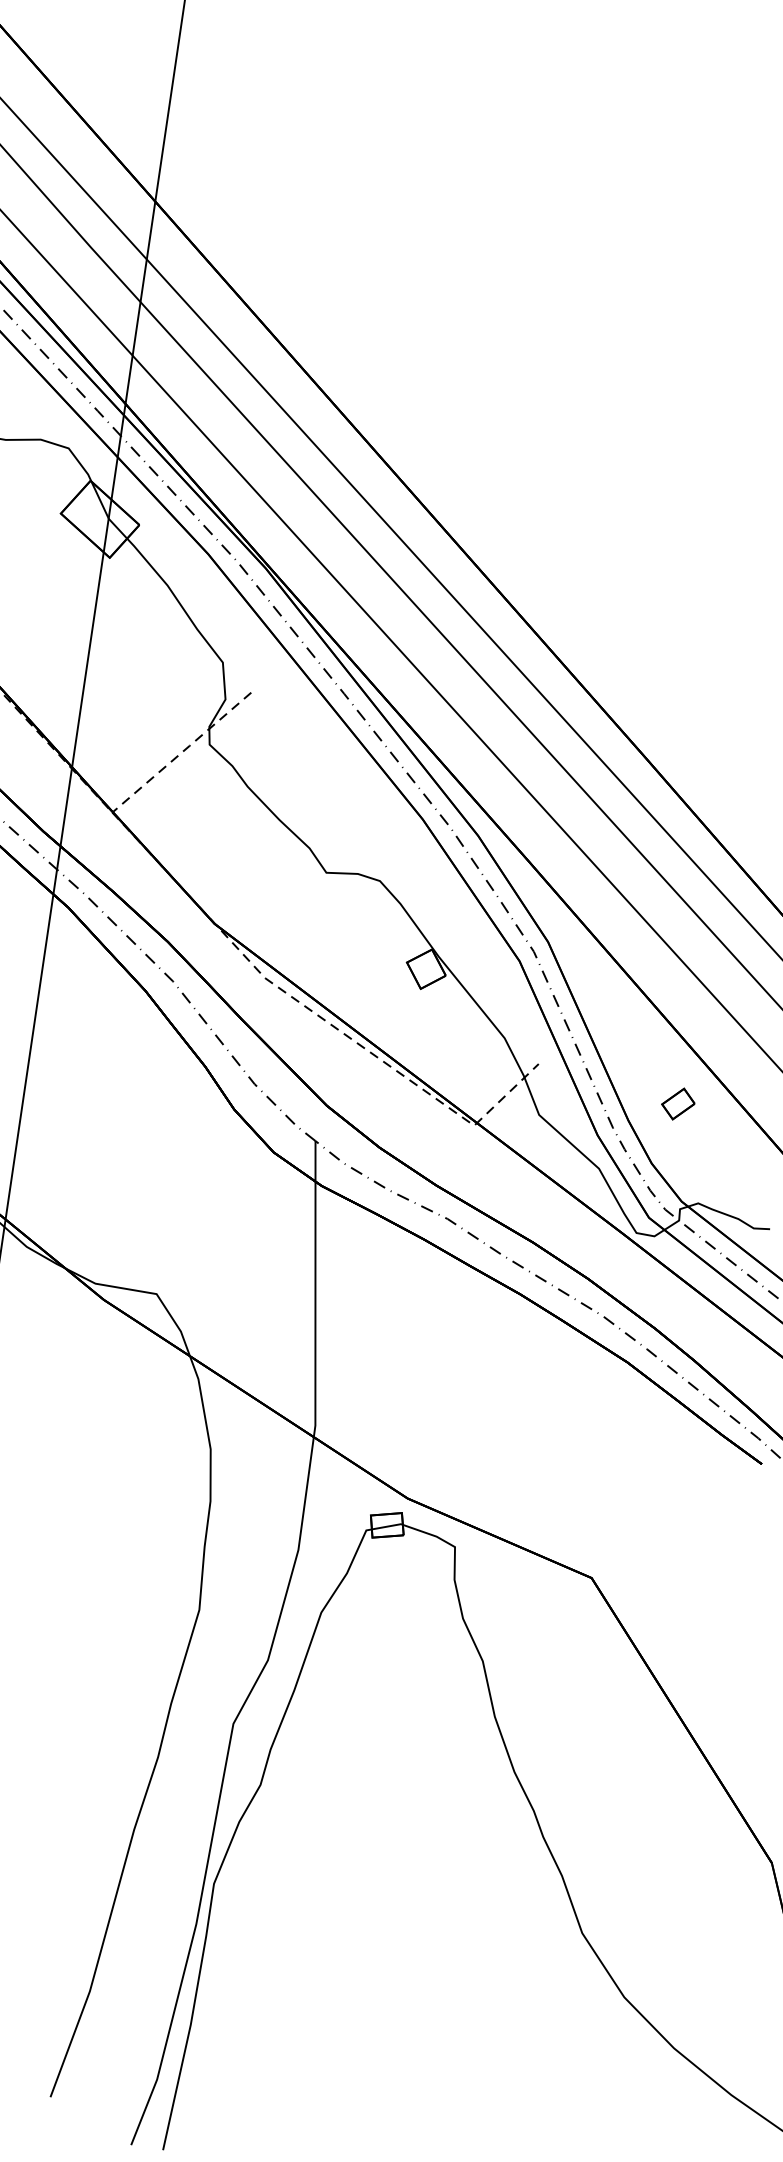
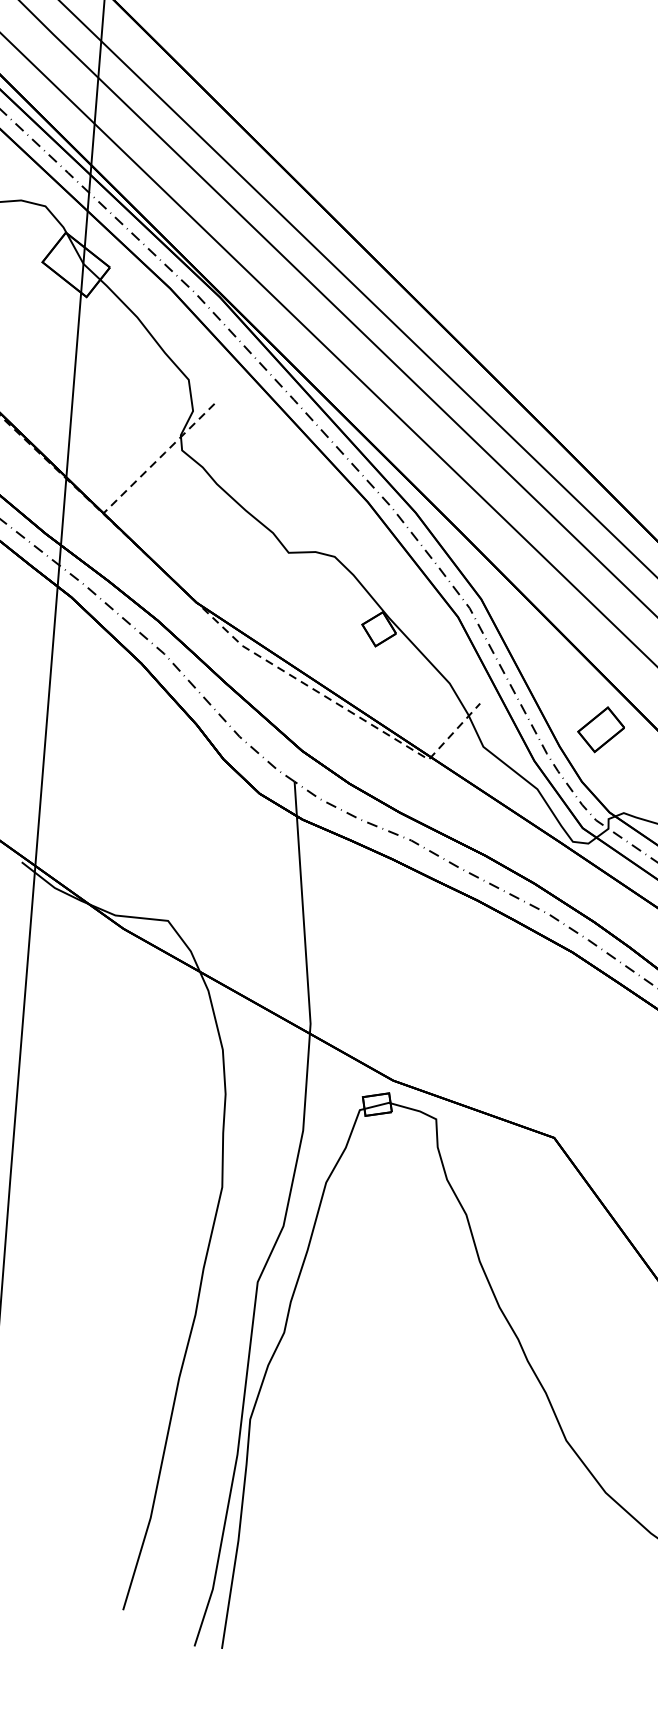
part: (678, 1103) -> (601, 729), size x1.67

